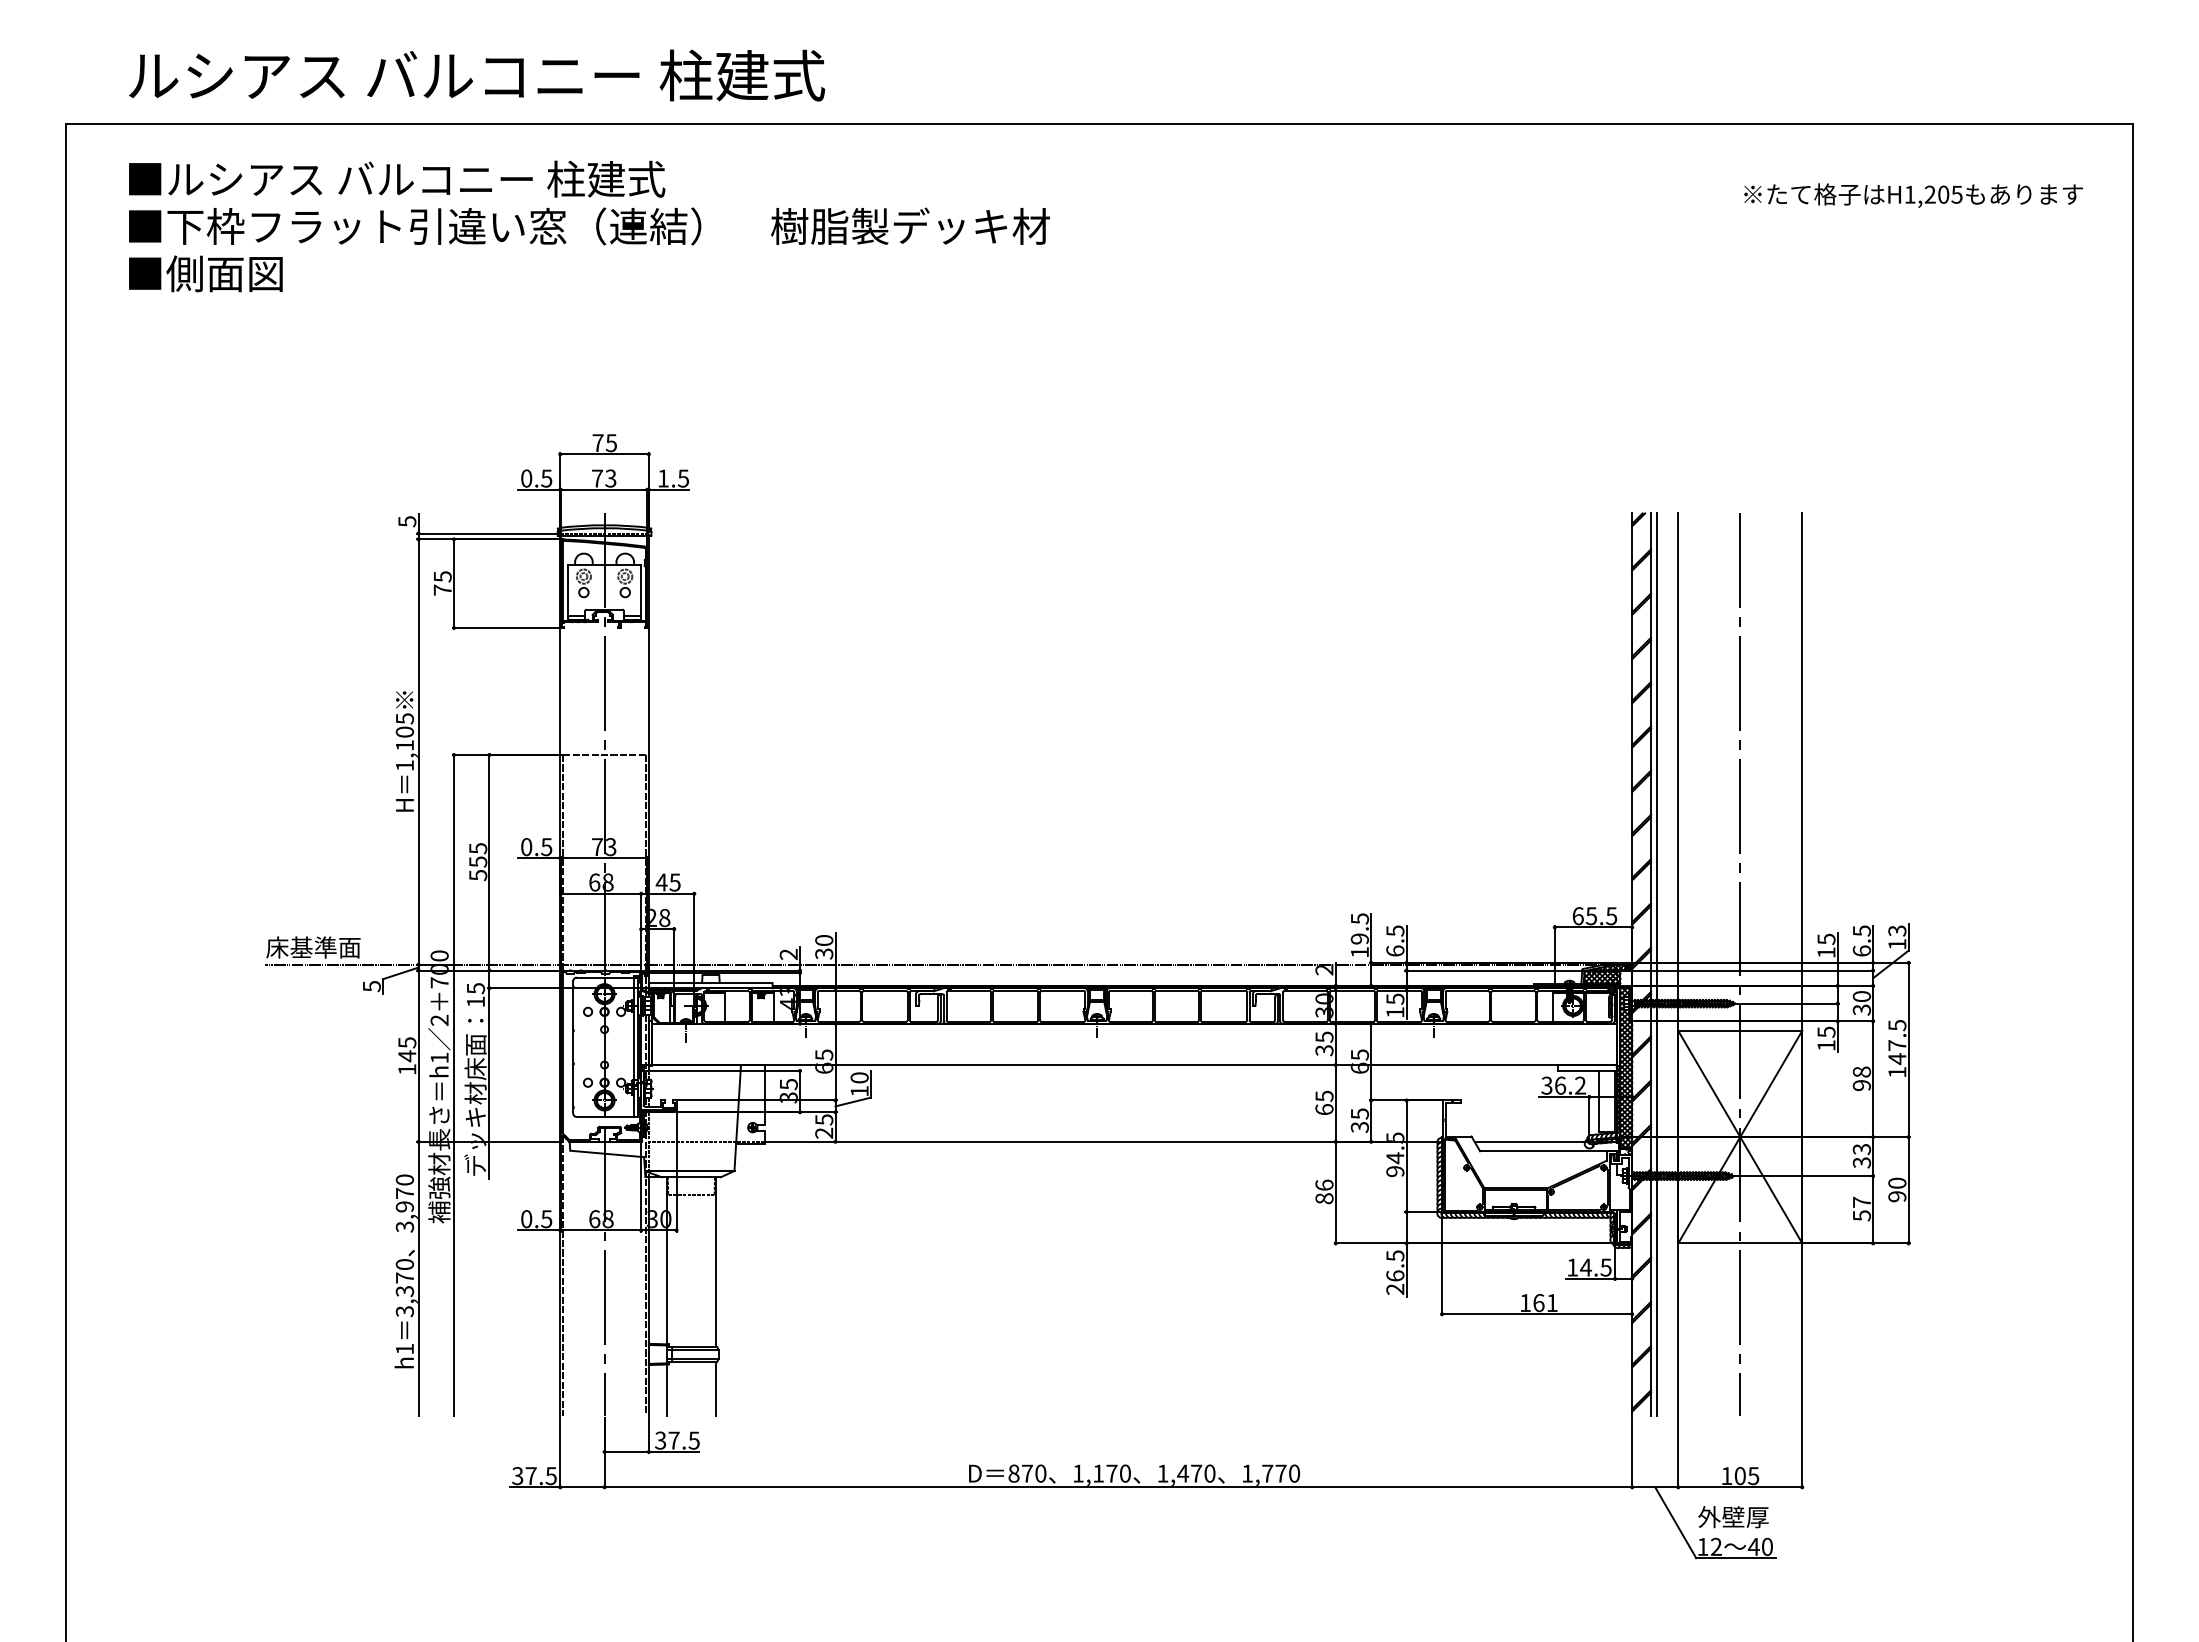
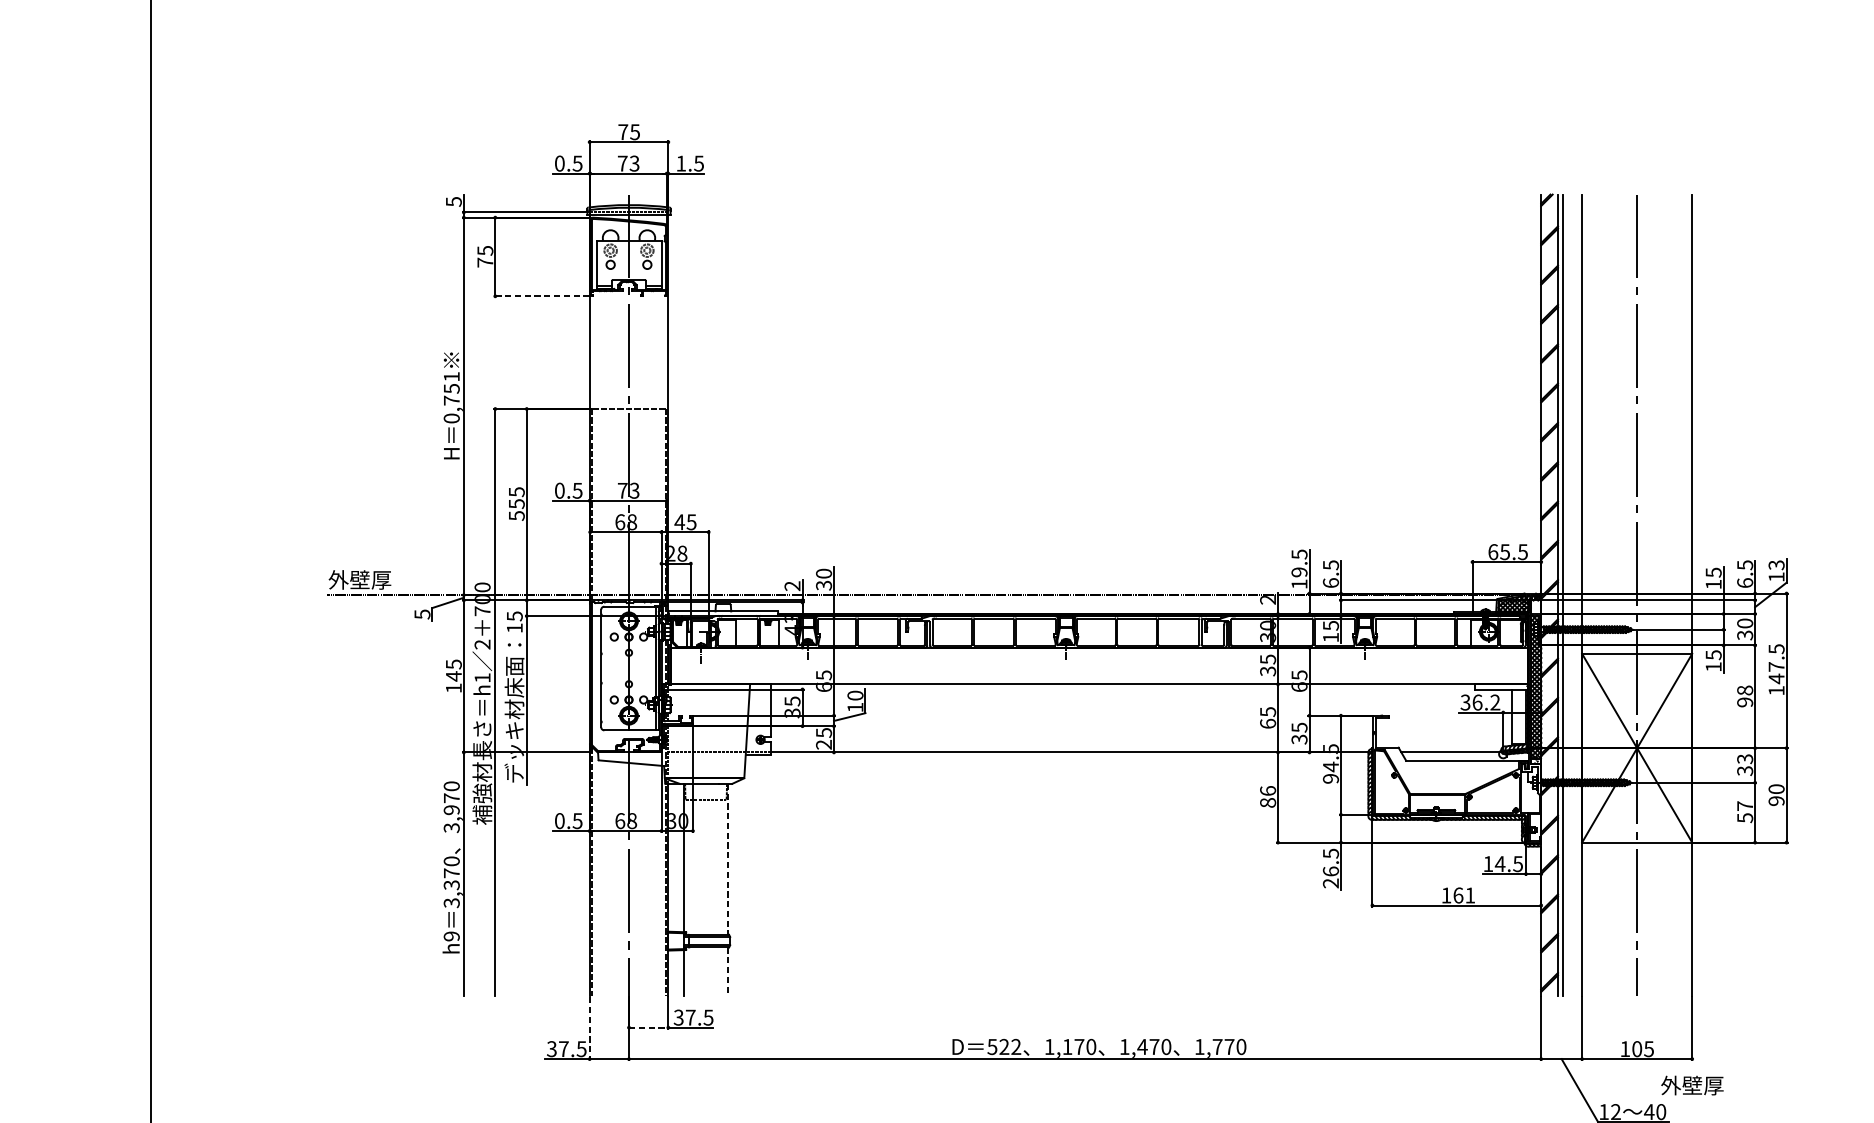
line: (506, 628) -> (541, 296), solid -> dashed
text: (404, 742) -> (451, 397), 1,105 -> 0,751
text: (313, 947) -> (370, 579), 床基準面 -> 外壁厚
line: (716, 1262) -> (728, 859), solid -> dashed
text: (404, 1348) -> (451, 935), h1 -> h9
line: (716, 1389) -> (728, 972), solid -> dashed
line: (627, 1451) -> (649, 1027), solid -> dashed
line: (560, 1453) -> (589, 1029), solid -> dashed
text: (1027, 1473) -> (1004, 1046), 870 -> 522
text: (1733, 1517) -> (1692, 1085), moved

